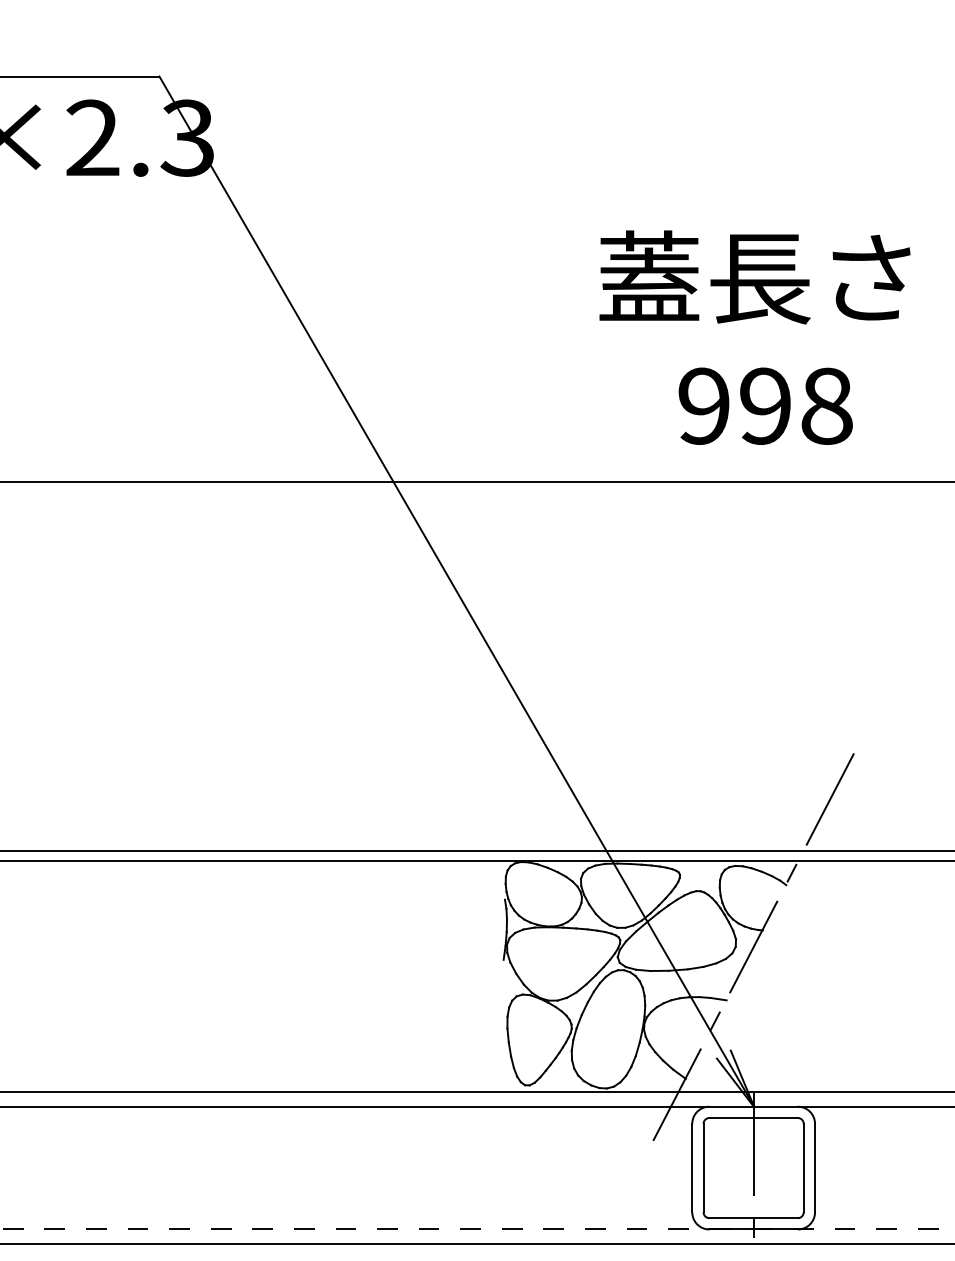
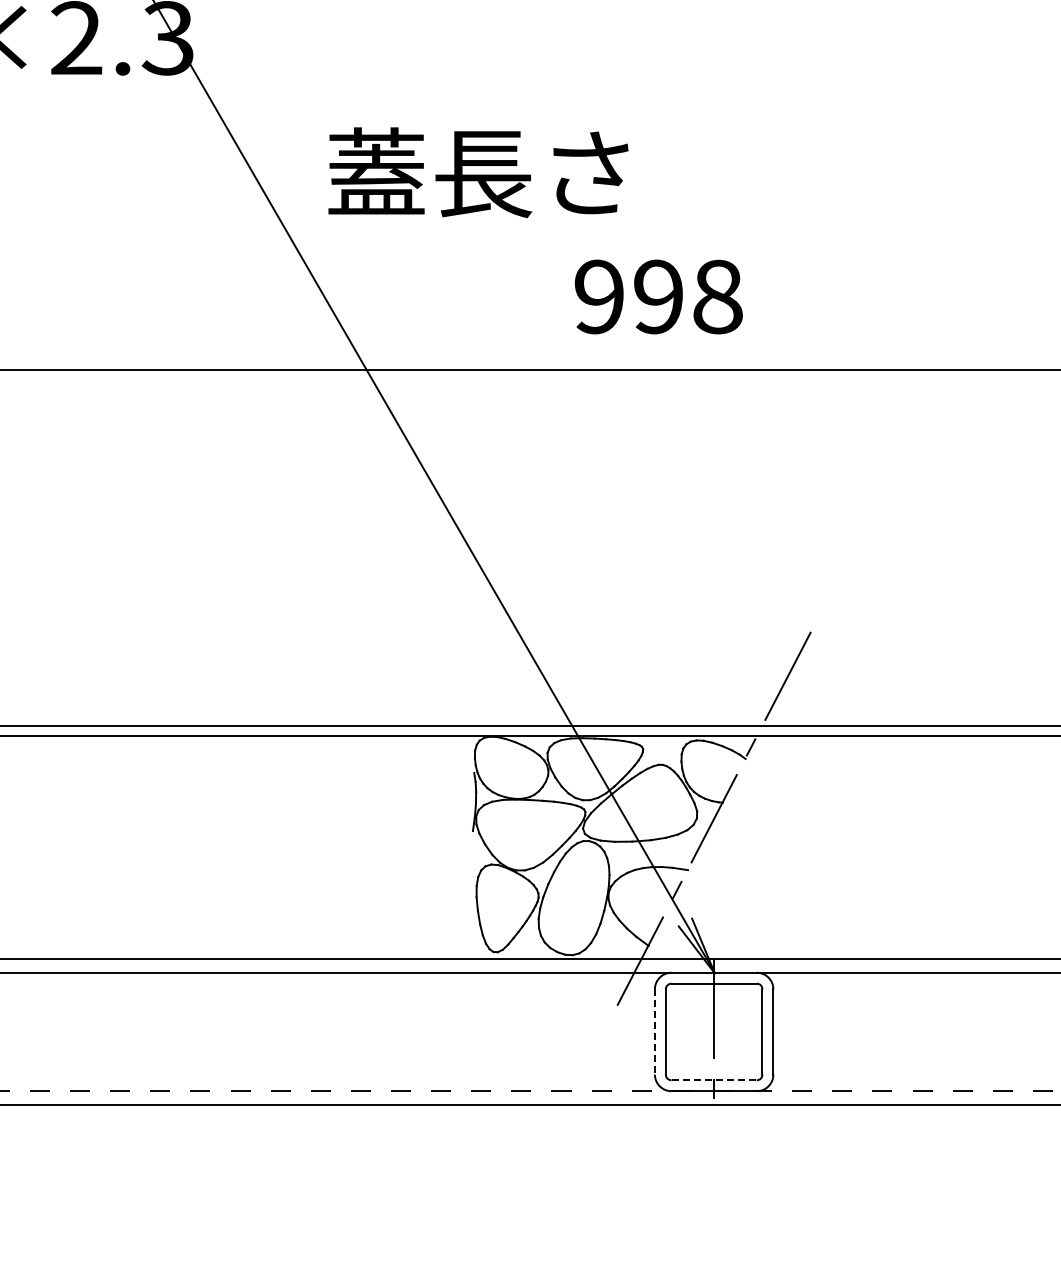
text: (755, 277) -> (478, 172), moved
text: (765, 405) -> (658, 296), moved
line: (691, 1167) -> (654, 1031), solid -> dashed
line: (754, 1218) -> (714, 1080), solid -> dashed

